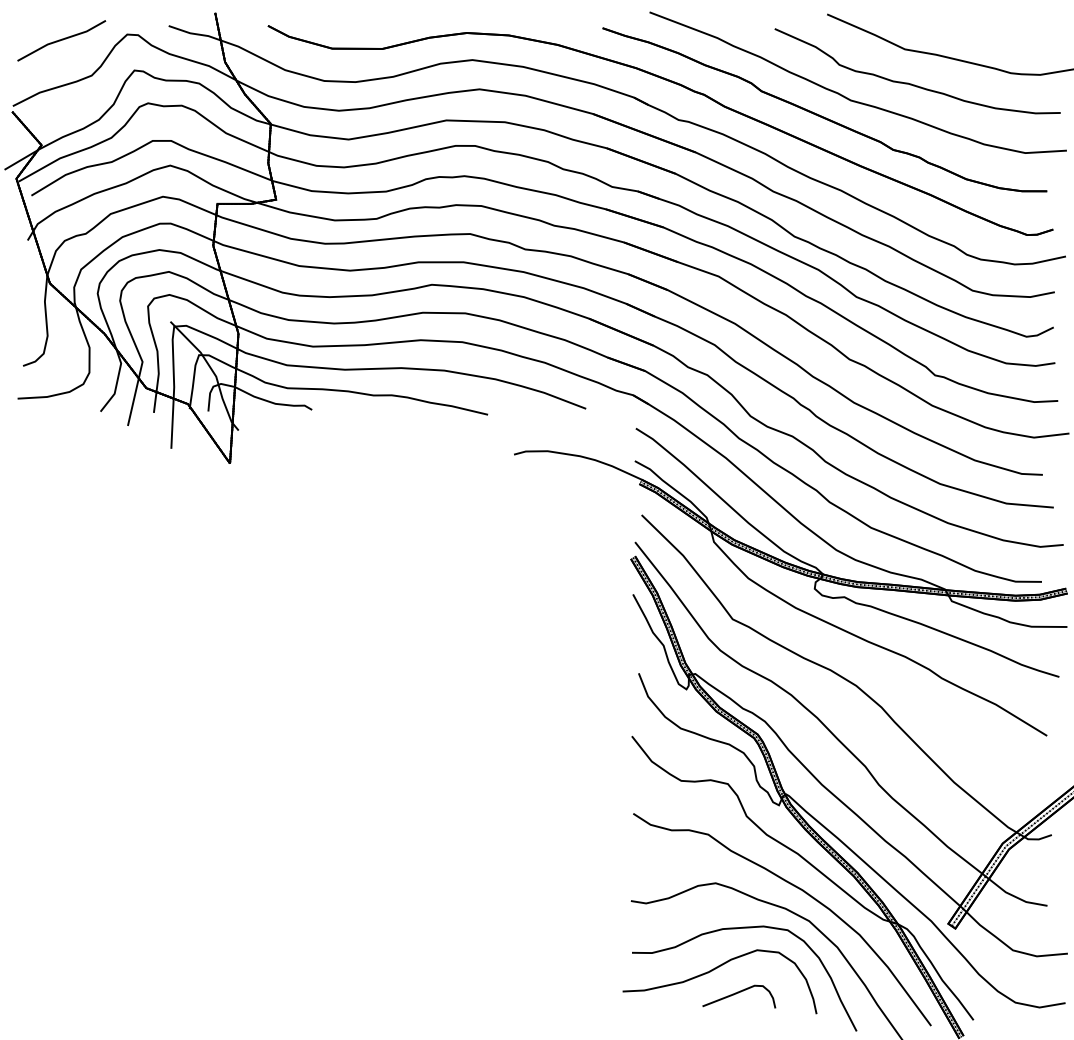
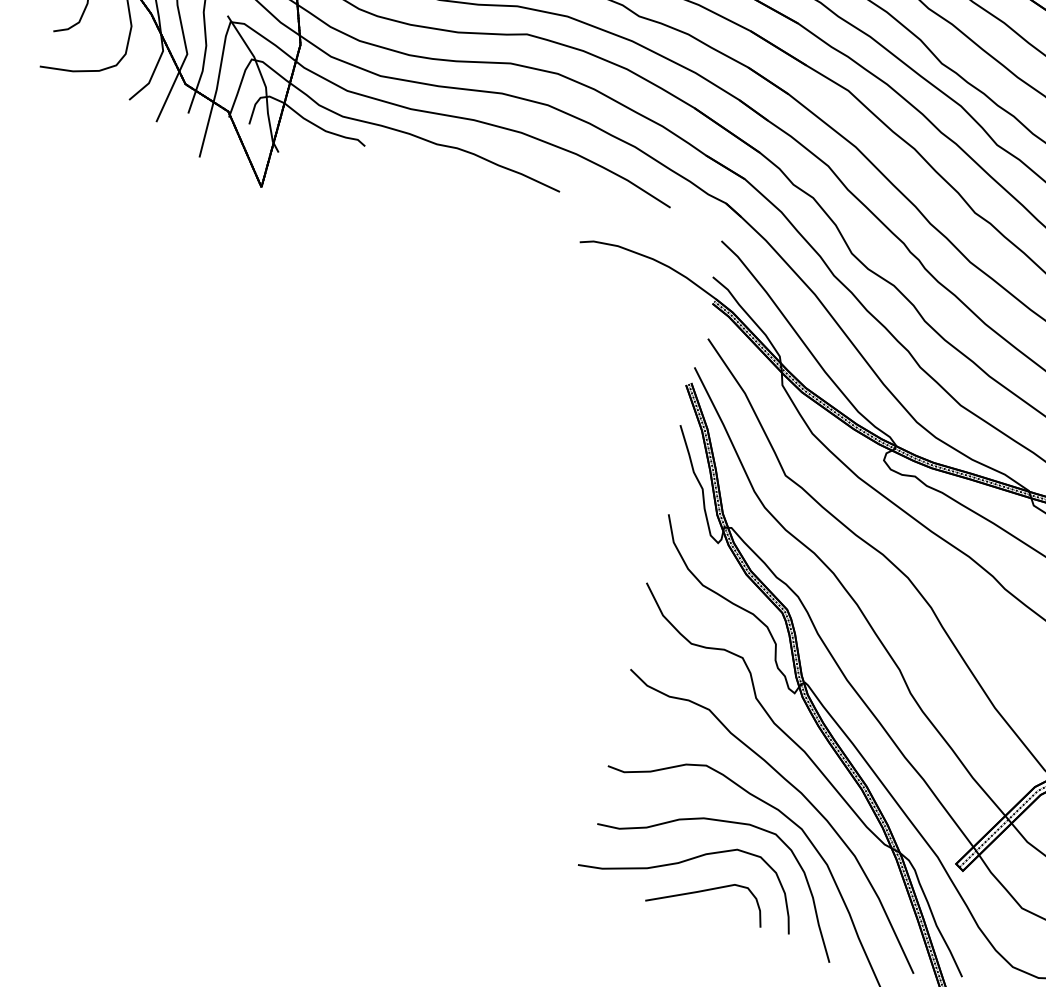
part: (738, 996) -> (705, 896), size x1.43

